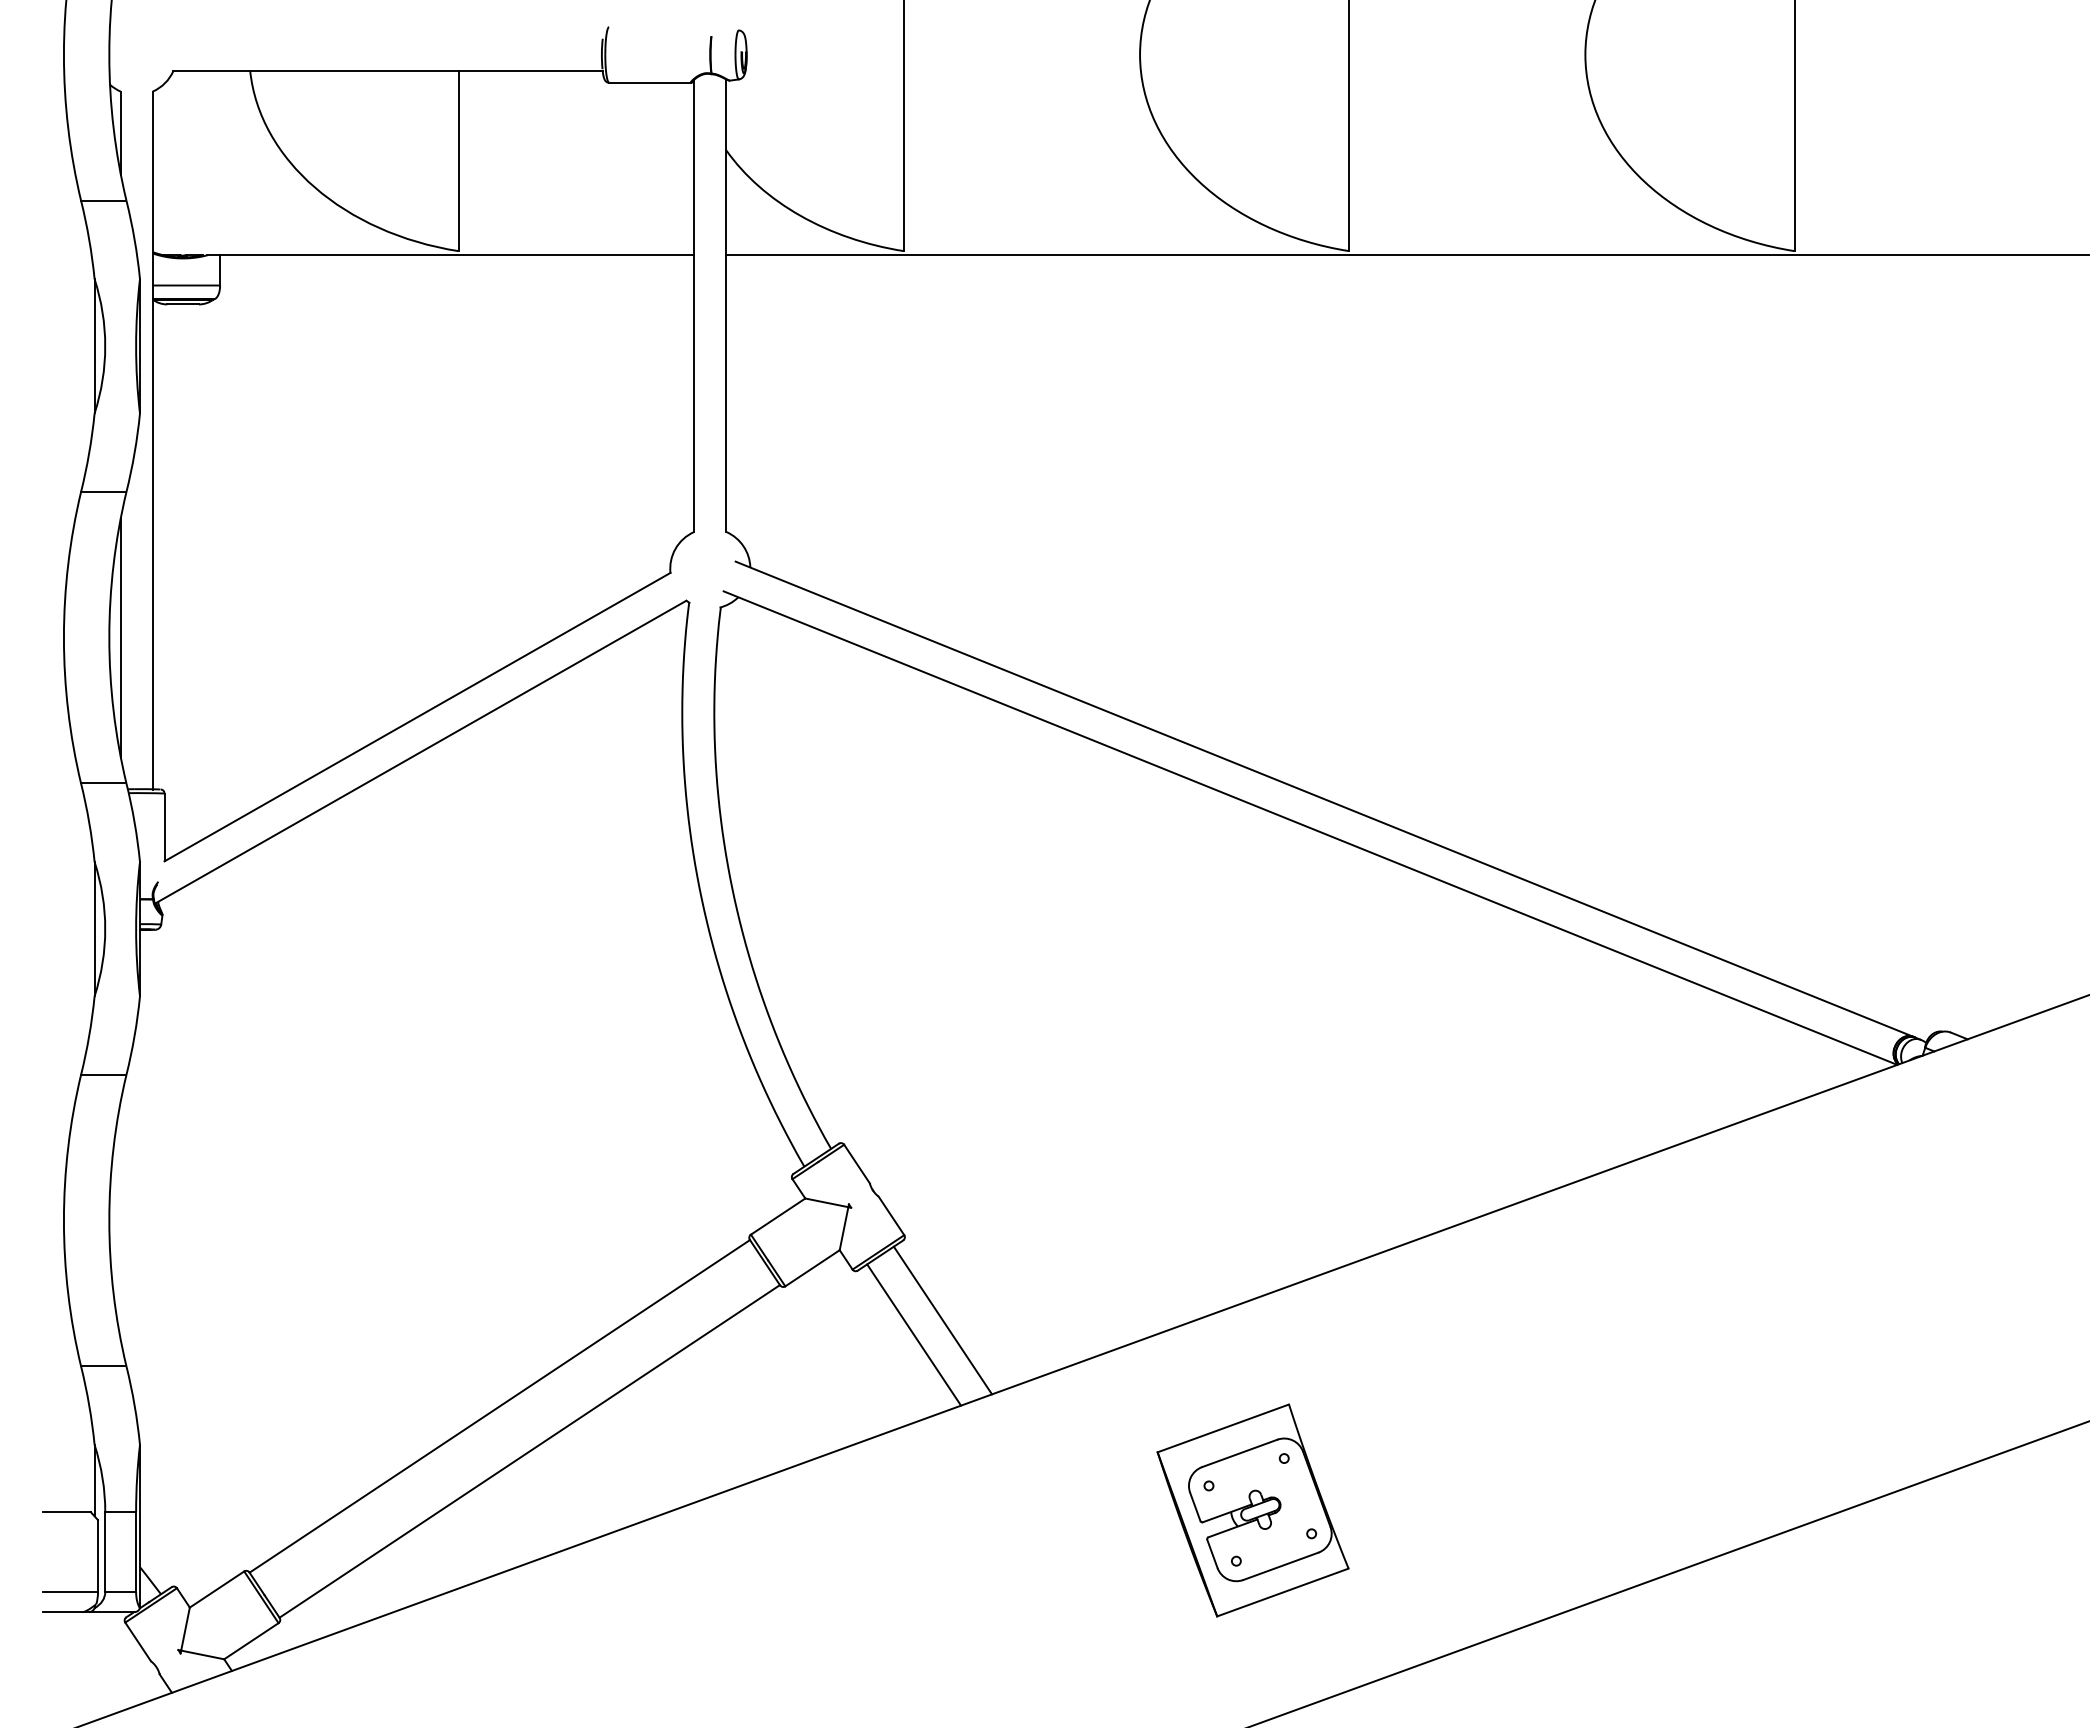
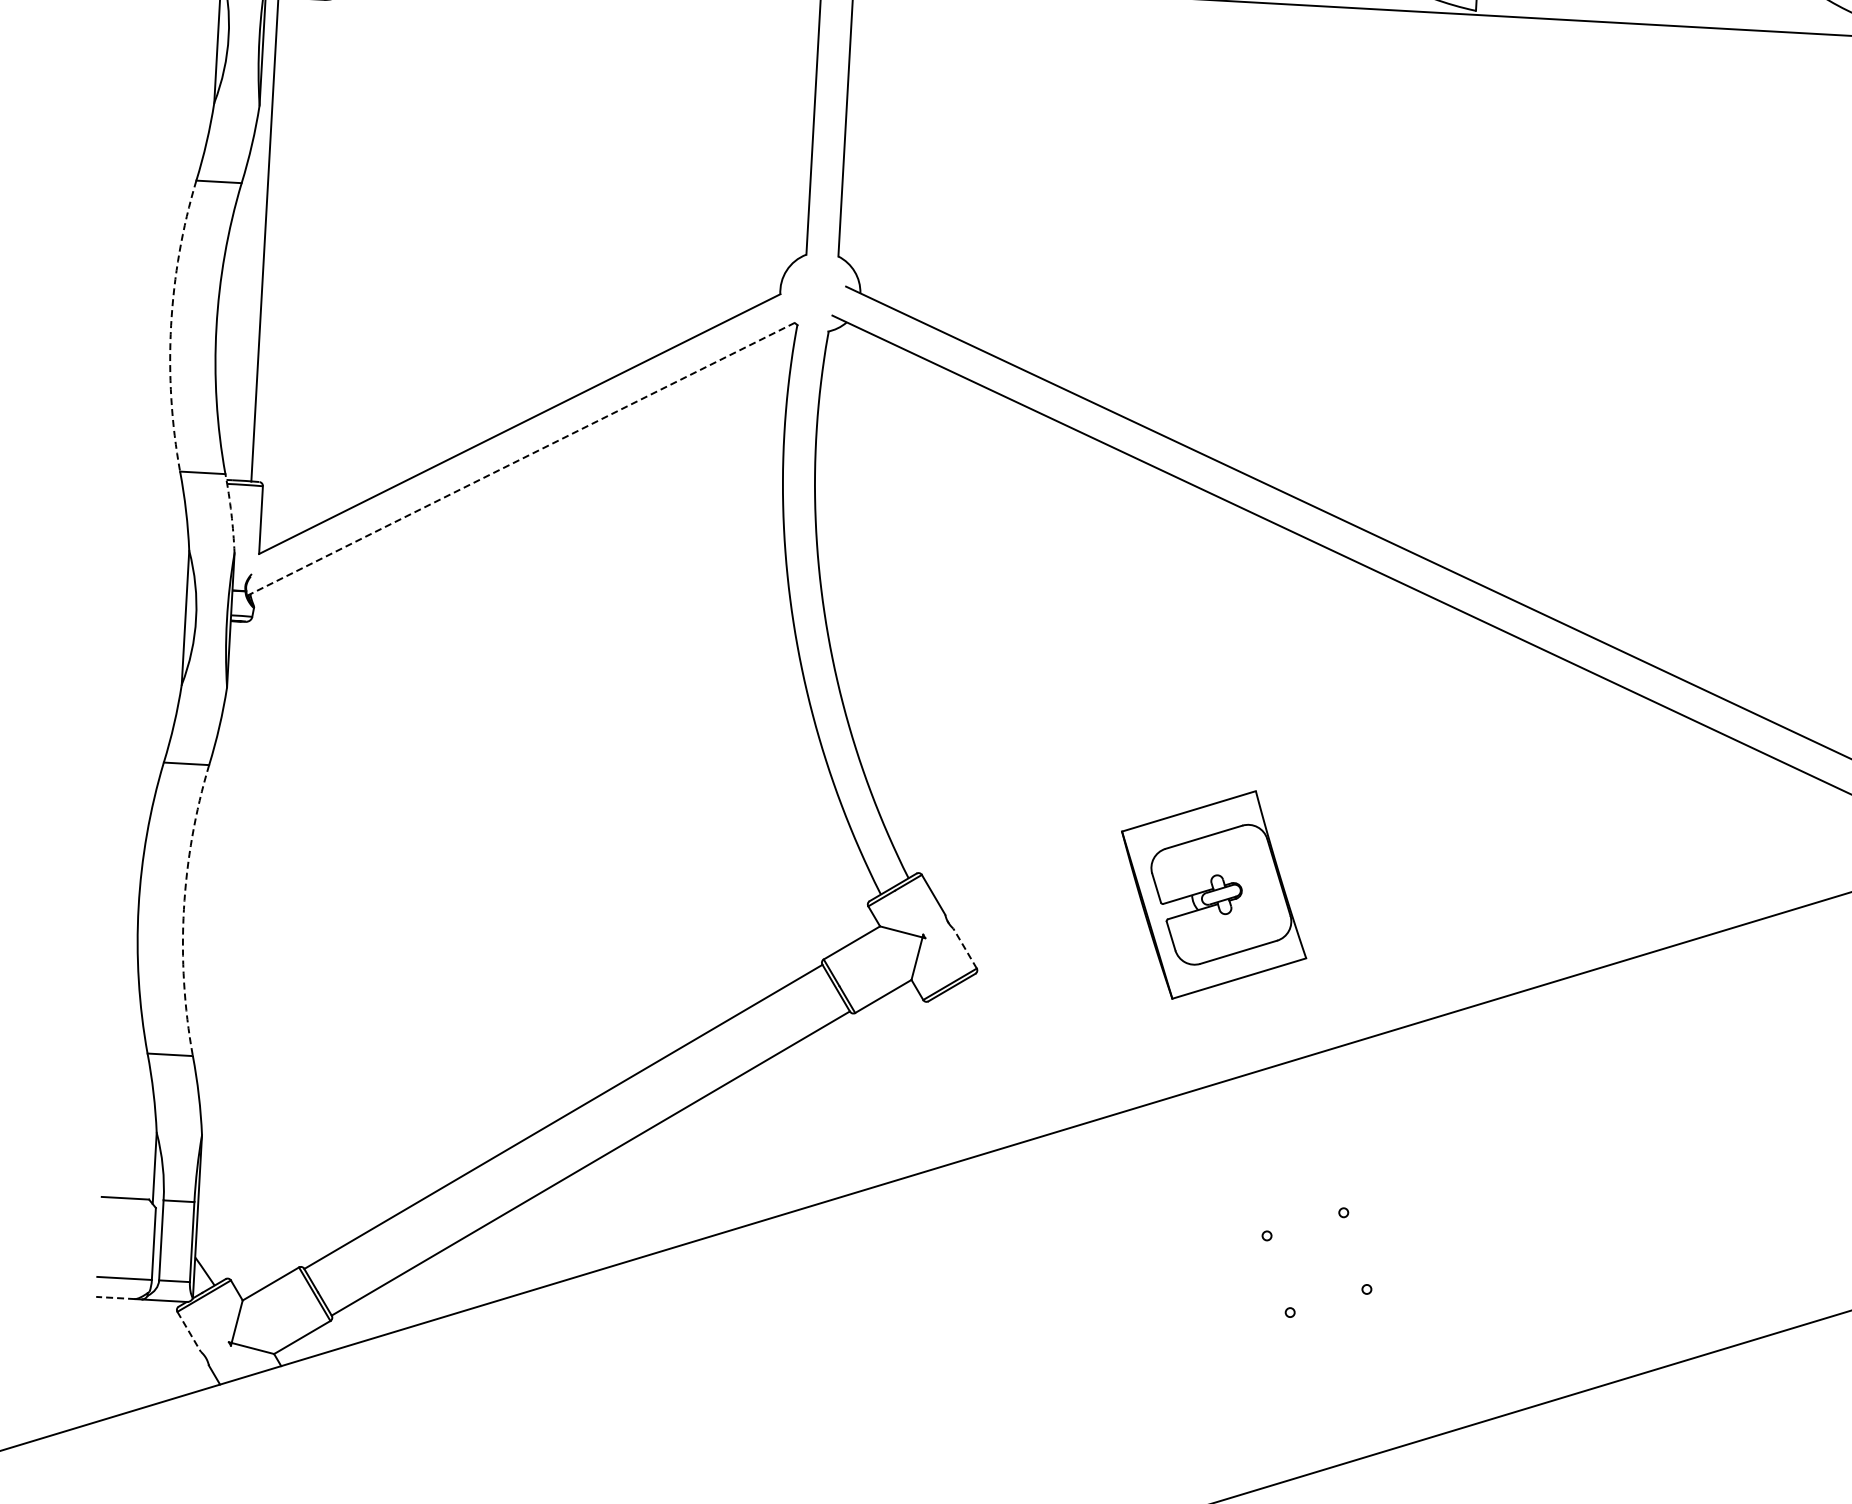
arc: (63, 637) -> (170, 324), solid -> dashed
line: (120, 637) -> (227, 328), removed
line: (420, 752) -> (520, 459), solid -> dashed
arc: (134, 822) -> (231, 513), solid -> dashed
line: (891, 1215) -> (965, 948), solid -> dashed
arc: (109, 1220) -> (184, 909), solid -> dashed
line: (942, 1320) -> (1010, 1055), removed
line: (914, 1334) -> (981, 1068), removed
part: (1252, 1510) -> (1213, 894), moved
line: (62, 1612) -> (115, 1298), solid -> dashed
line: (138, 1642) -> (189, 1332), solid -> dashed

